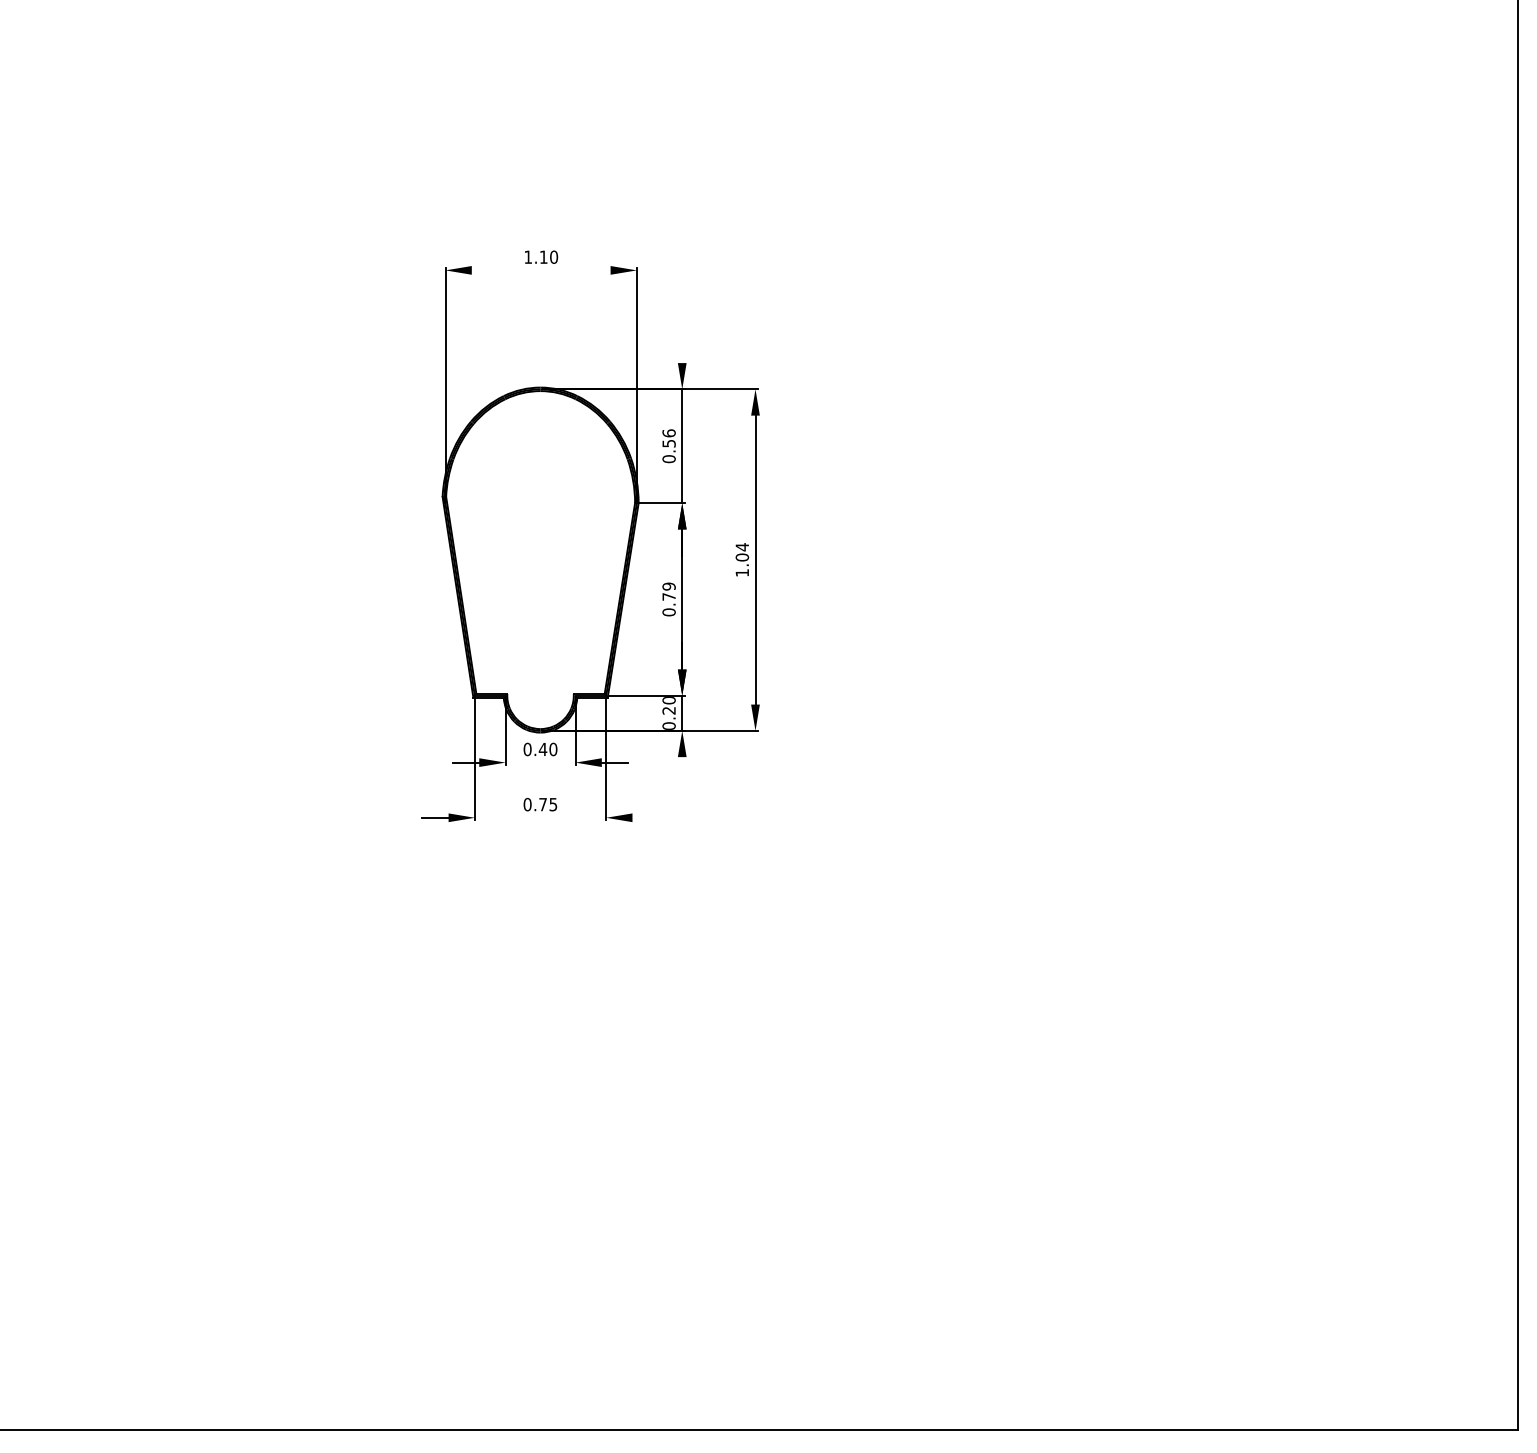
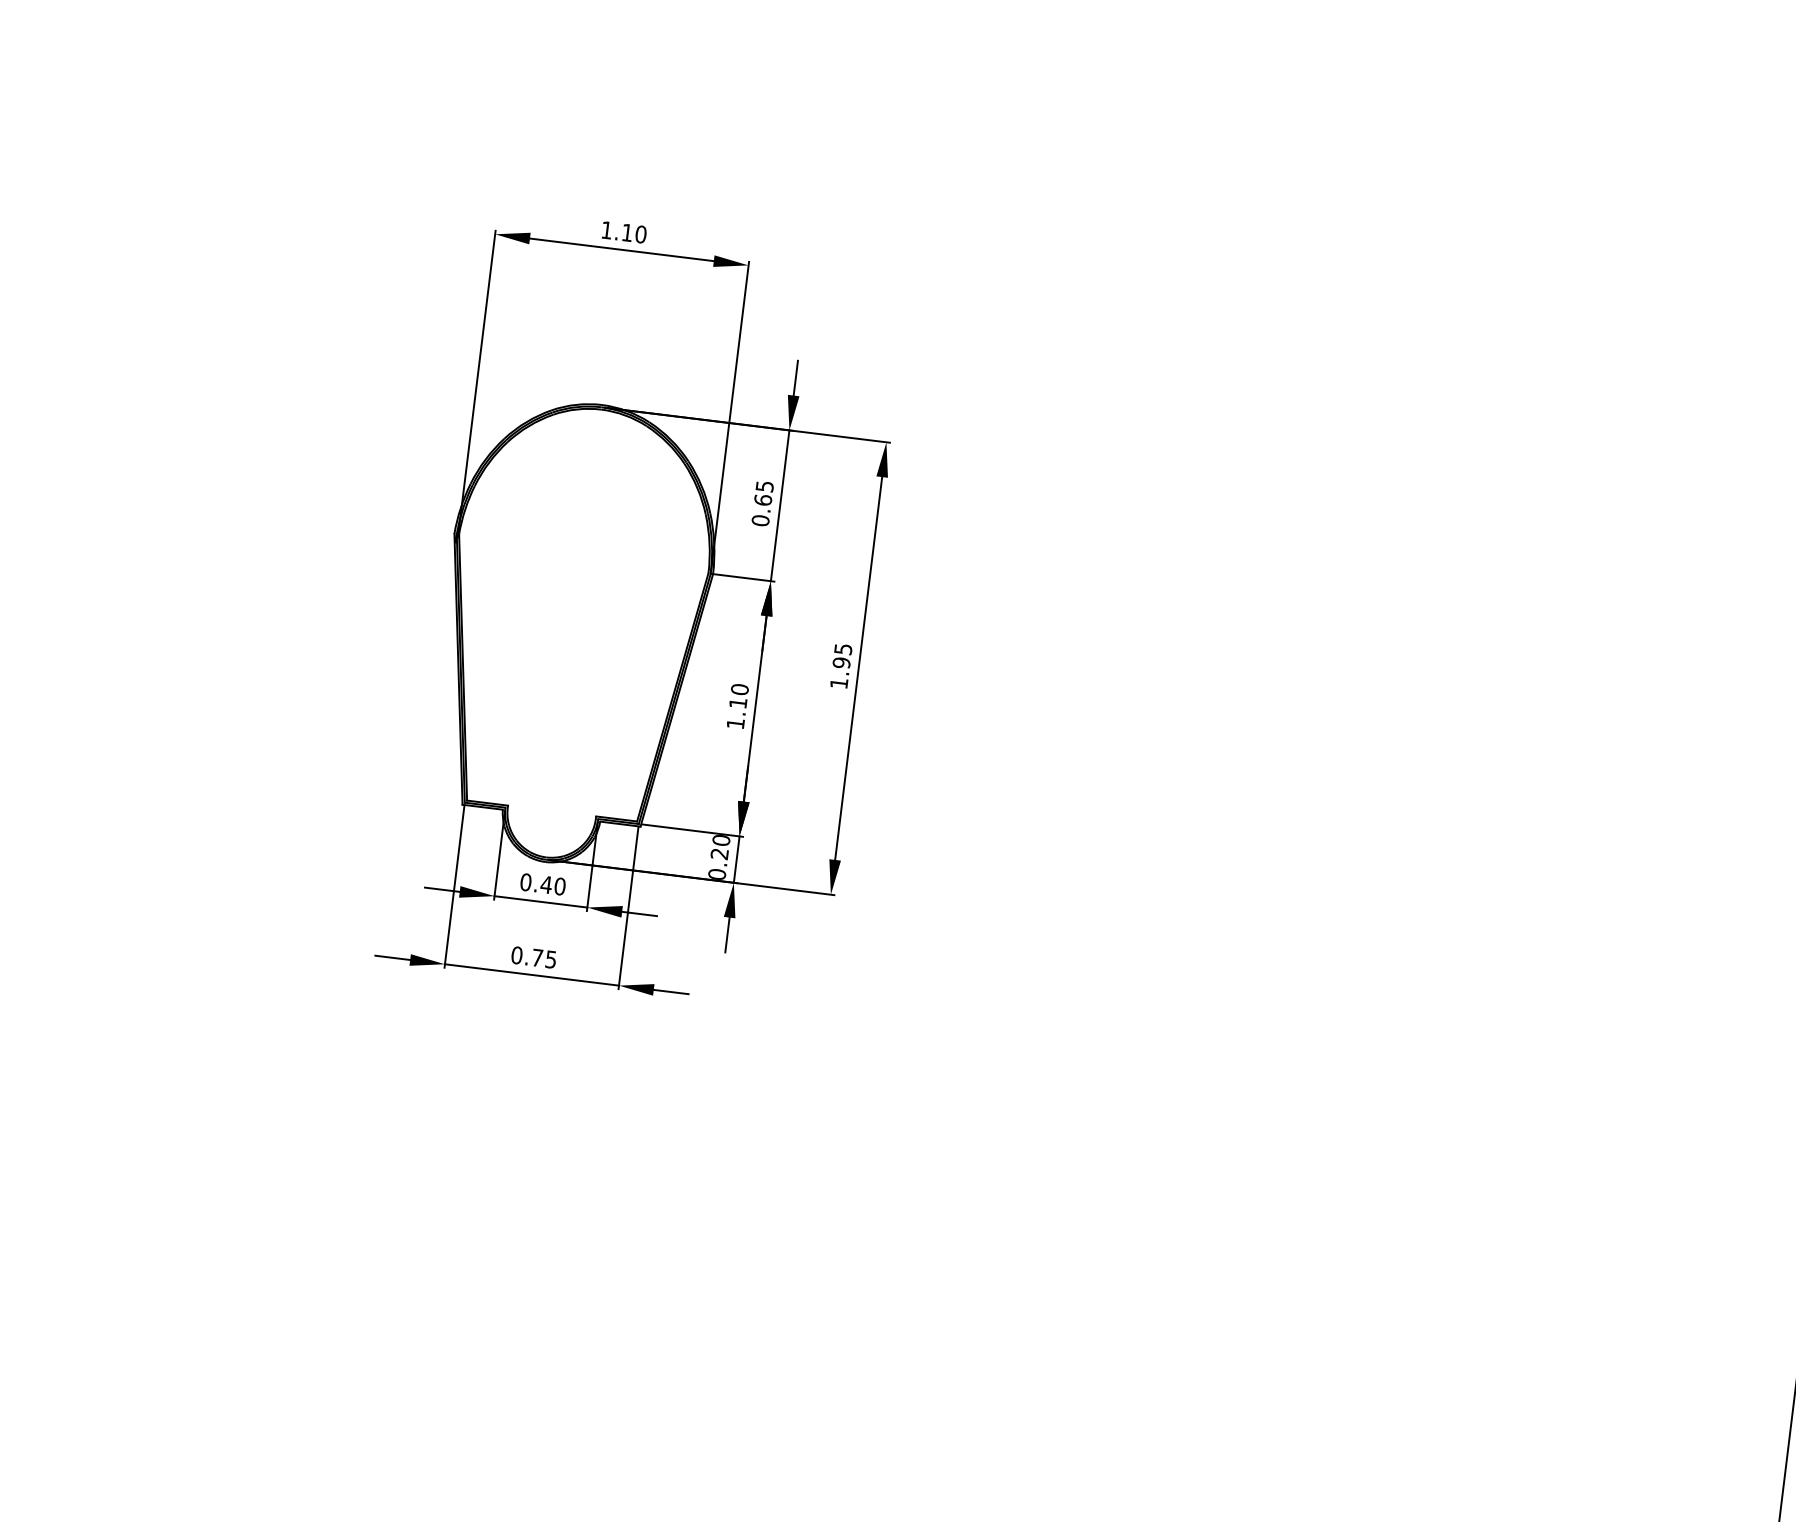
line: (540, 270) -> (620, 249), added
line: (682, 349) -> (796, 377), added
text: (668, 438) -> (763, 493), 0.56 -> 0.65
text: (742, 552) -> (842, 656), 1.04 -> 1.95
text: (668, 599) -> (737, 706), 0.79 -> 1.10
line: (540, 762) -> (540, 901), added
line: (682, 770) -> (727, 935), added
line: (540, 817) -> (531, 974), added
line: (645, 817) -> (671, 991), added

